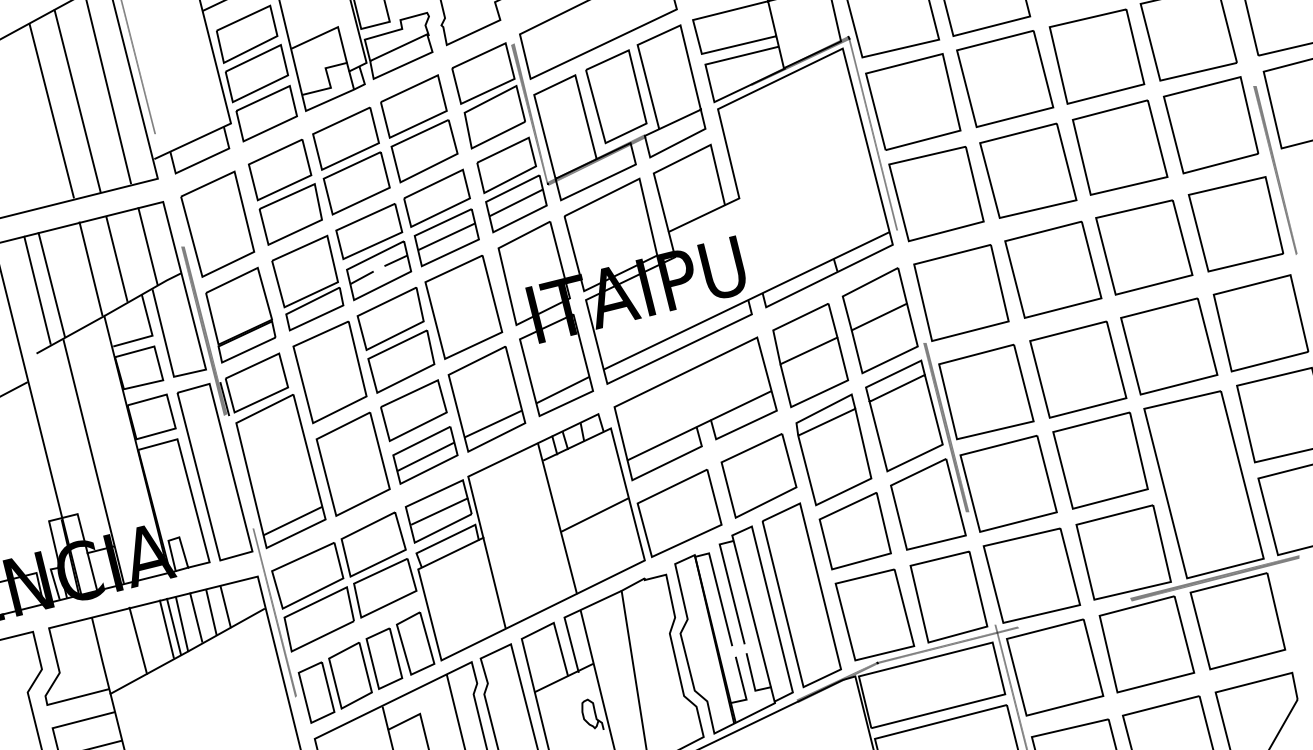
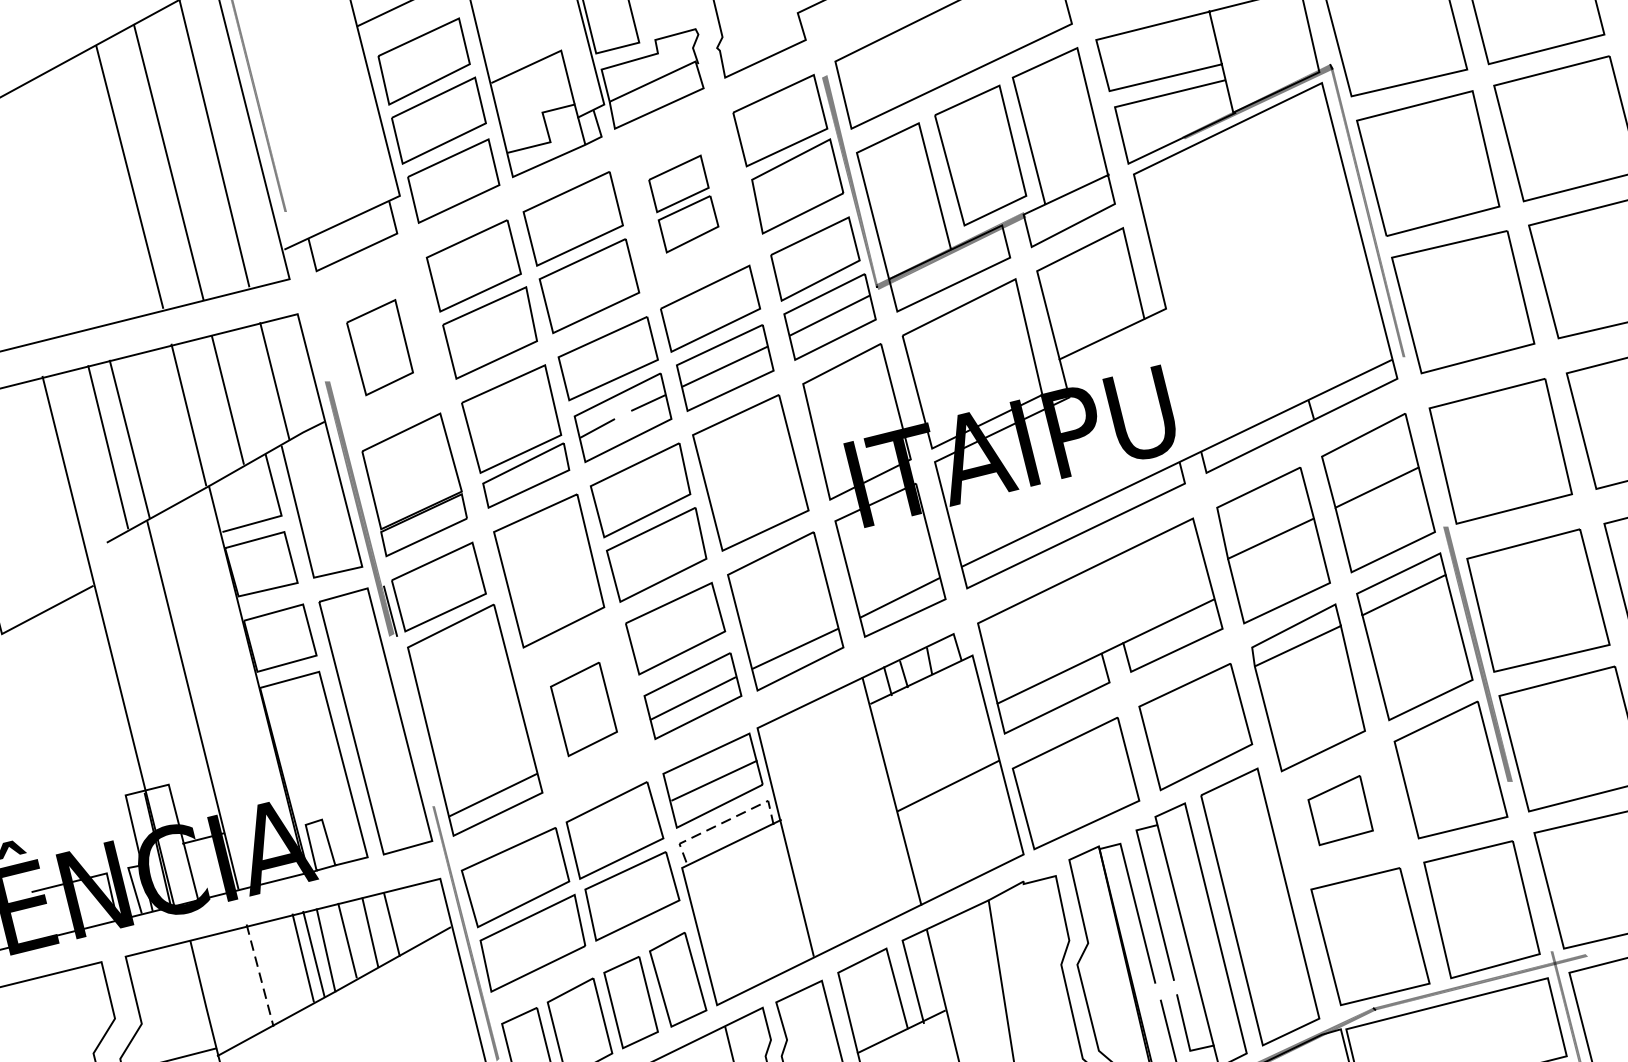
part: (419, 128) -> (684, 203), size x0.6
part: (217, 223) -> (379, 346), size x0.6
part: (352, 463) -> (583, 708), size x0.6
part: (854, 531) -> (1339, 810), size x0.6
line: (445, 539) -> (723, 822), solid -> dashed
line: (138, 641) -> (260, 976), solid -> dashed

